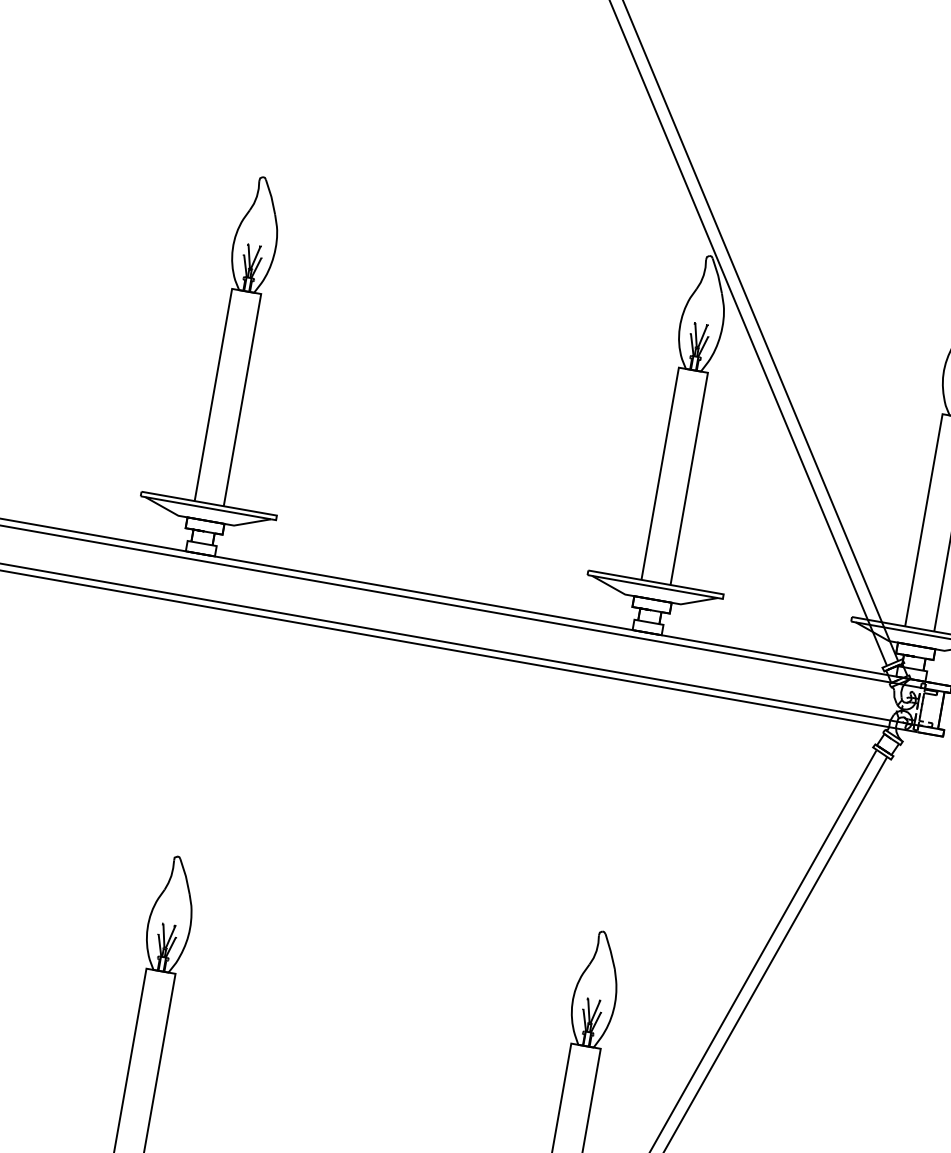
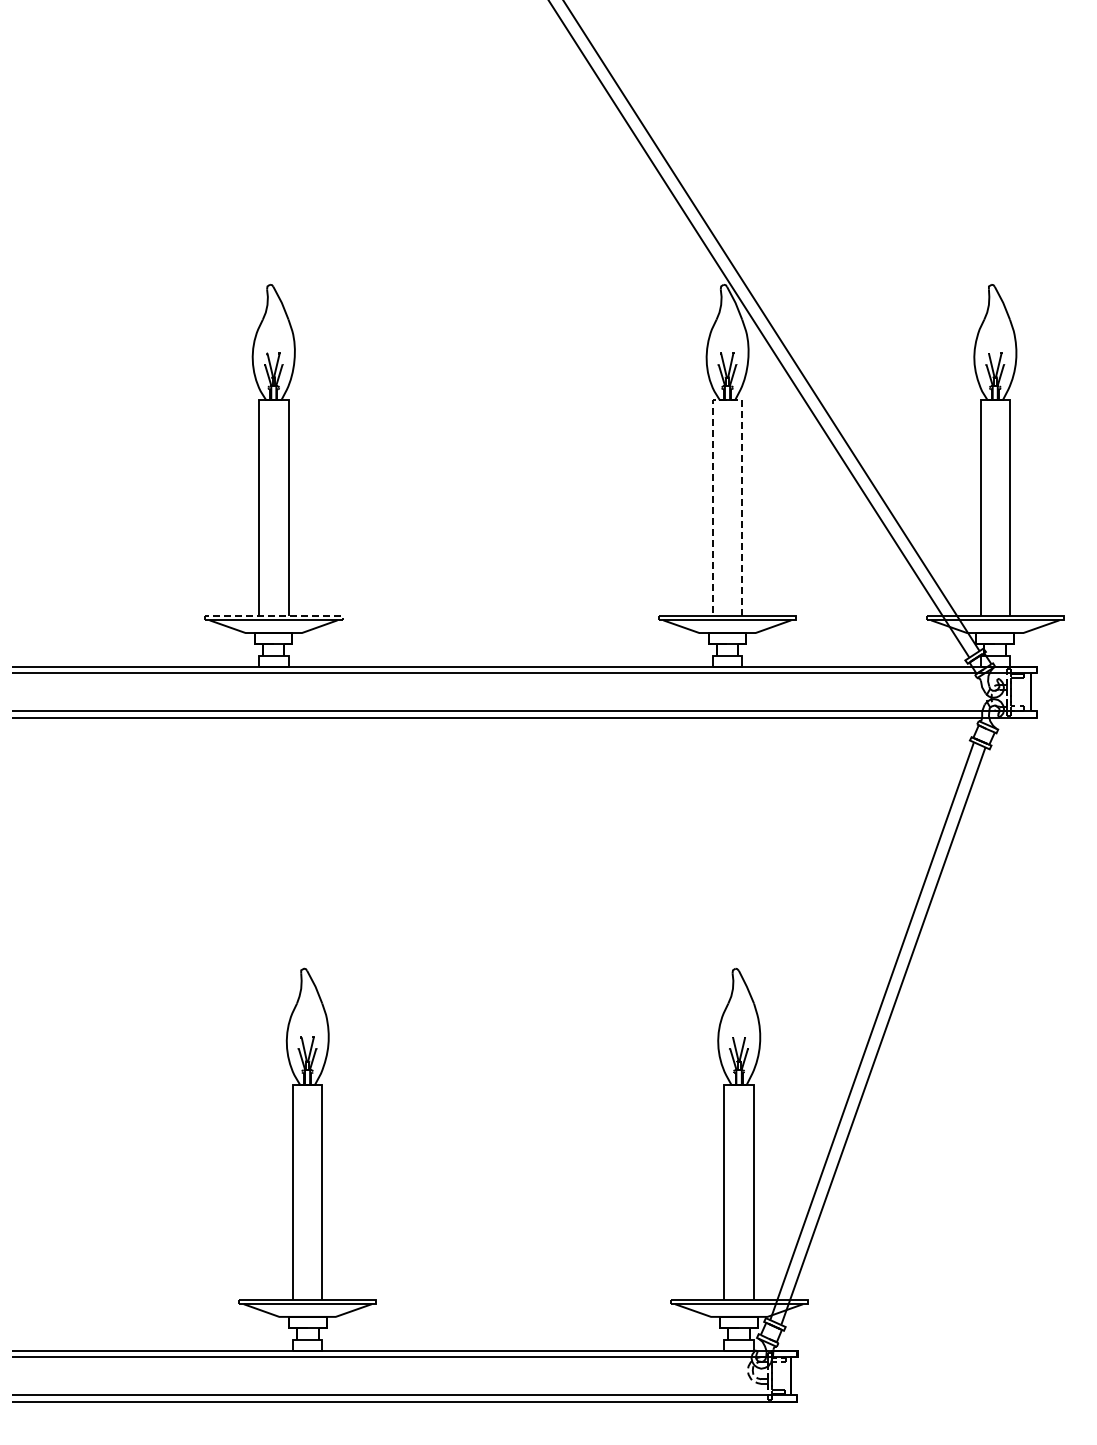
line: (693, 370) -> (727, 400), solid -> dashed
line: (214, 504) -> (279, 615), solid -> dashed

